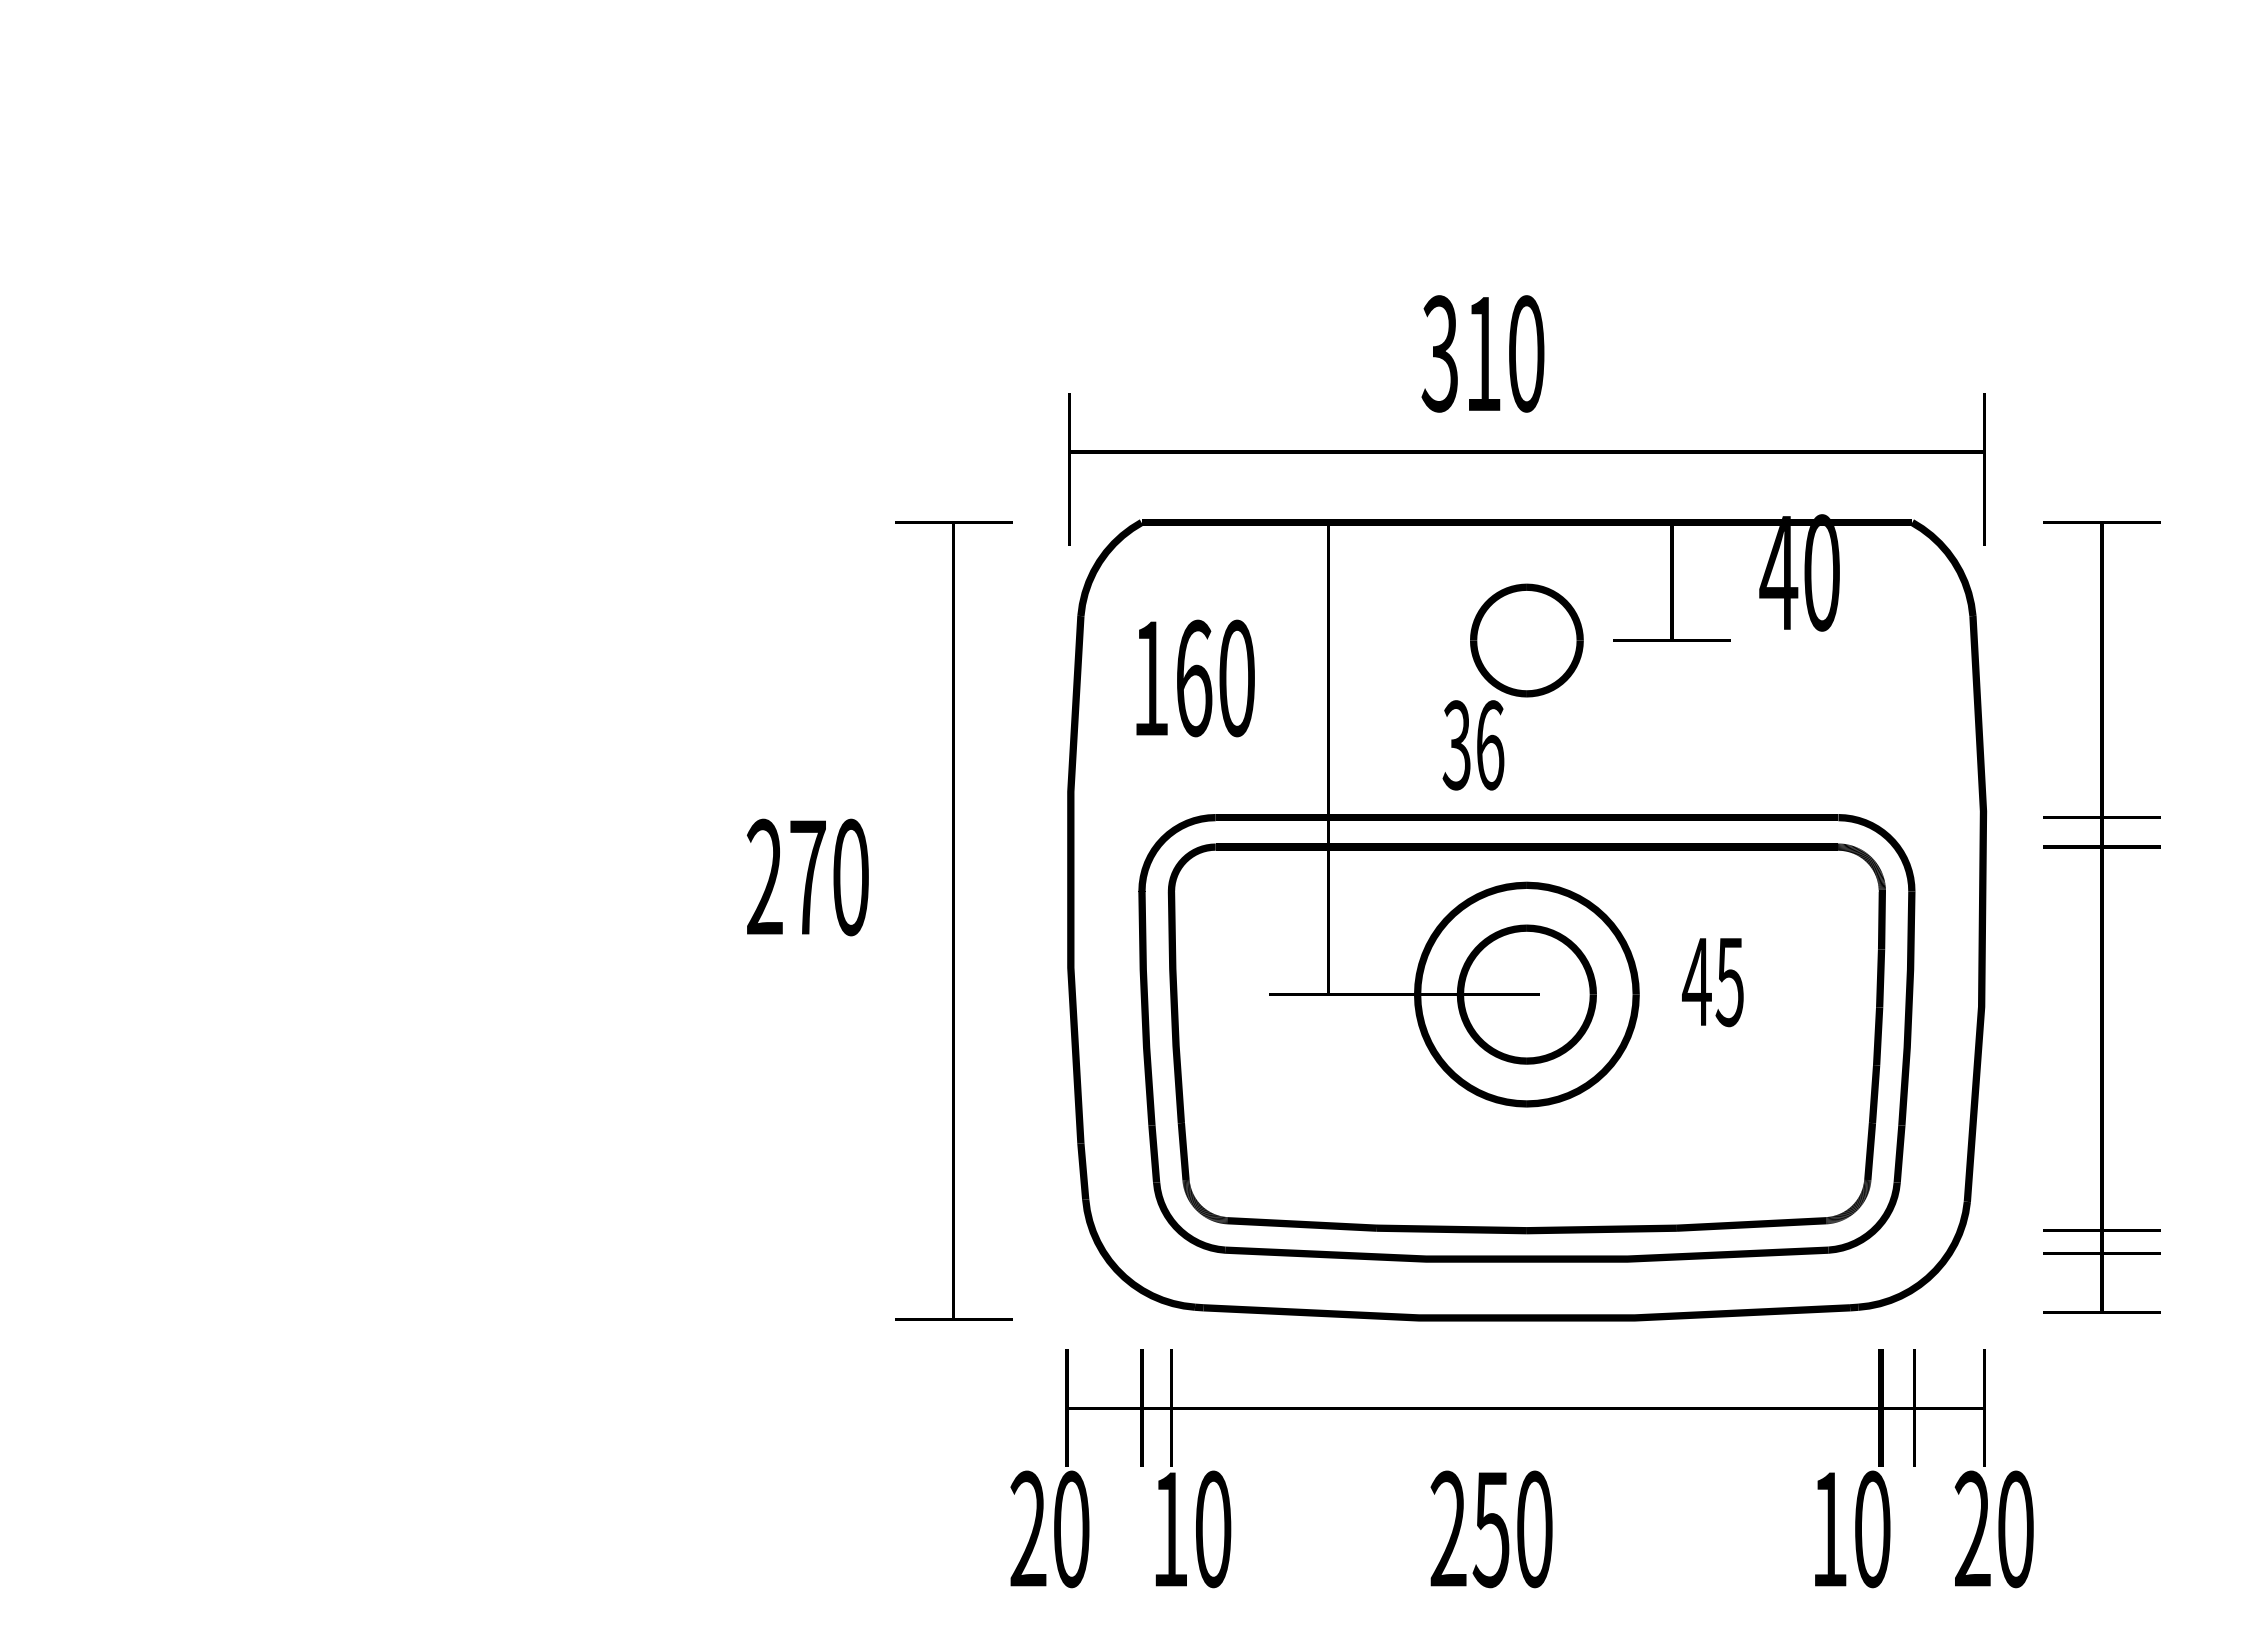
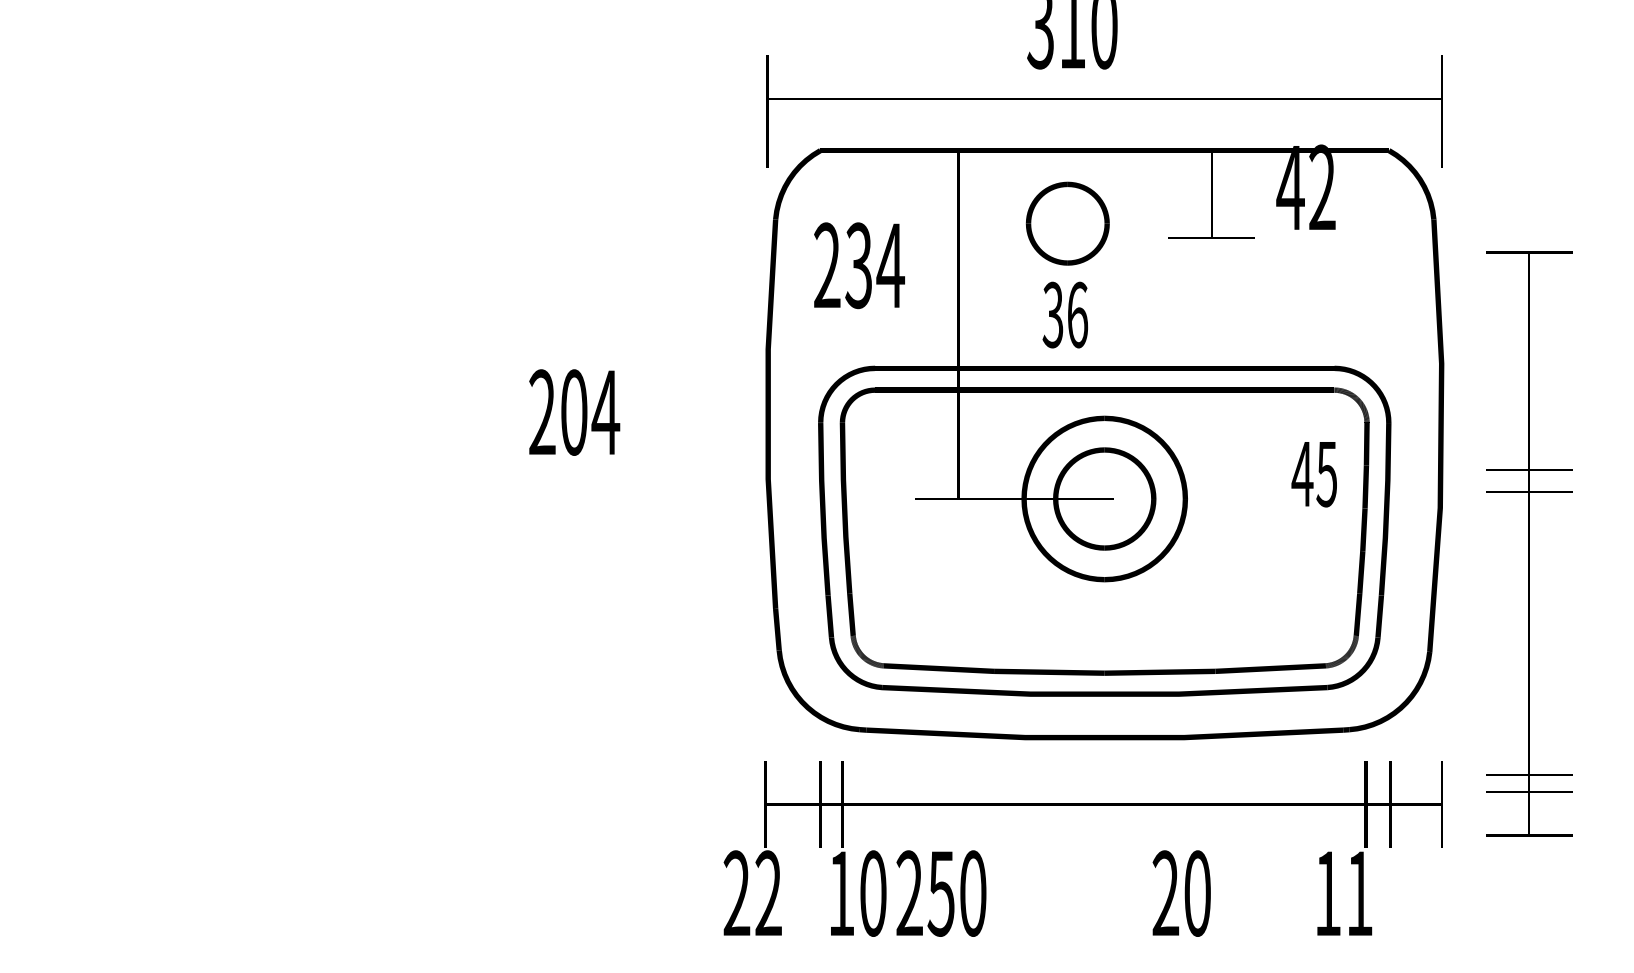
text: (1821, 572) -> (1322, 187), 40 -> 42
part: (1526, 640) -> (1067, 223), moved
text: (1194, 678) -> (859, 265), 160 -> 234
text: (830, 877) -> (590, 412), 270 -> 204
part: (2101, 917) -> (1528, 543), moved
part: (953, 920) -> (681, 444), removed
text: (1712, 982) -> (1314, 474), moved
text: (1071, 1529) -> (768, 893), 20 -> 22
text: (1491, 1529) -> (941, 893), moved
text: (1872, 1529) -> (1359, 893), 10 -> 11
text: (1993, 1529) -> (1181, 893), moved

